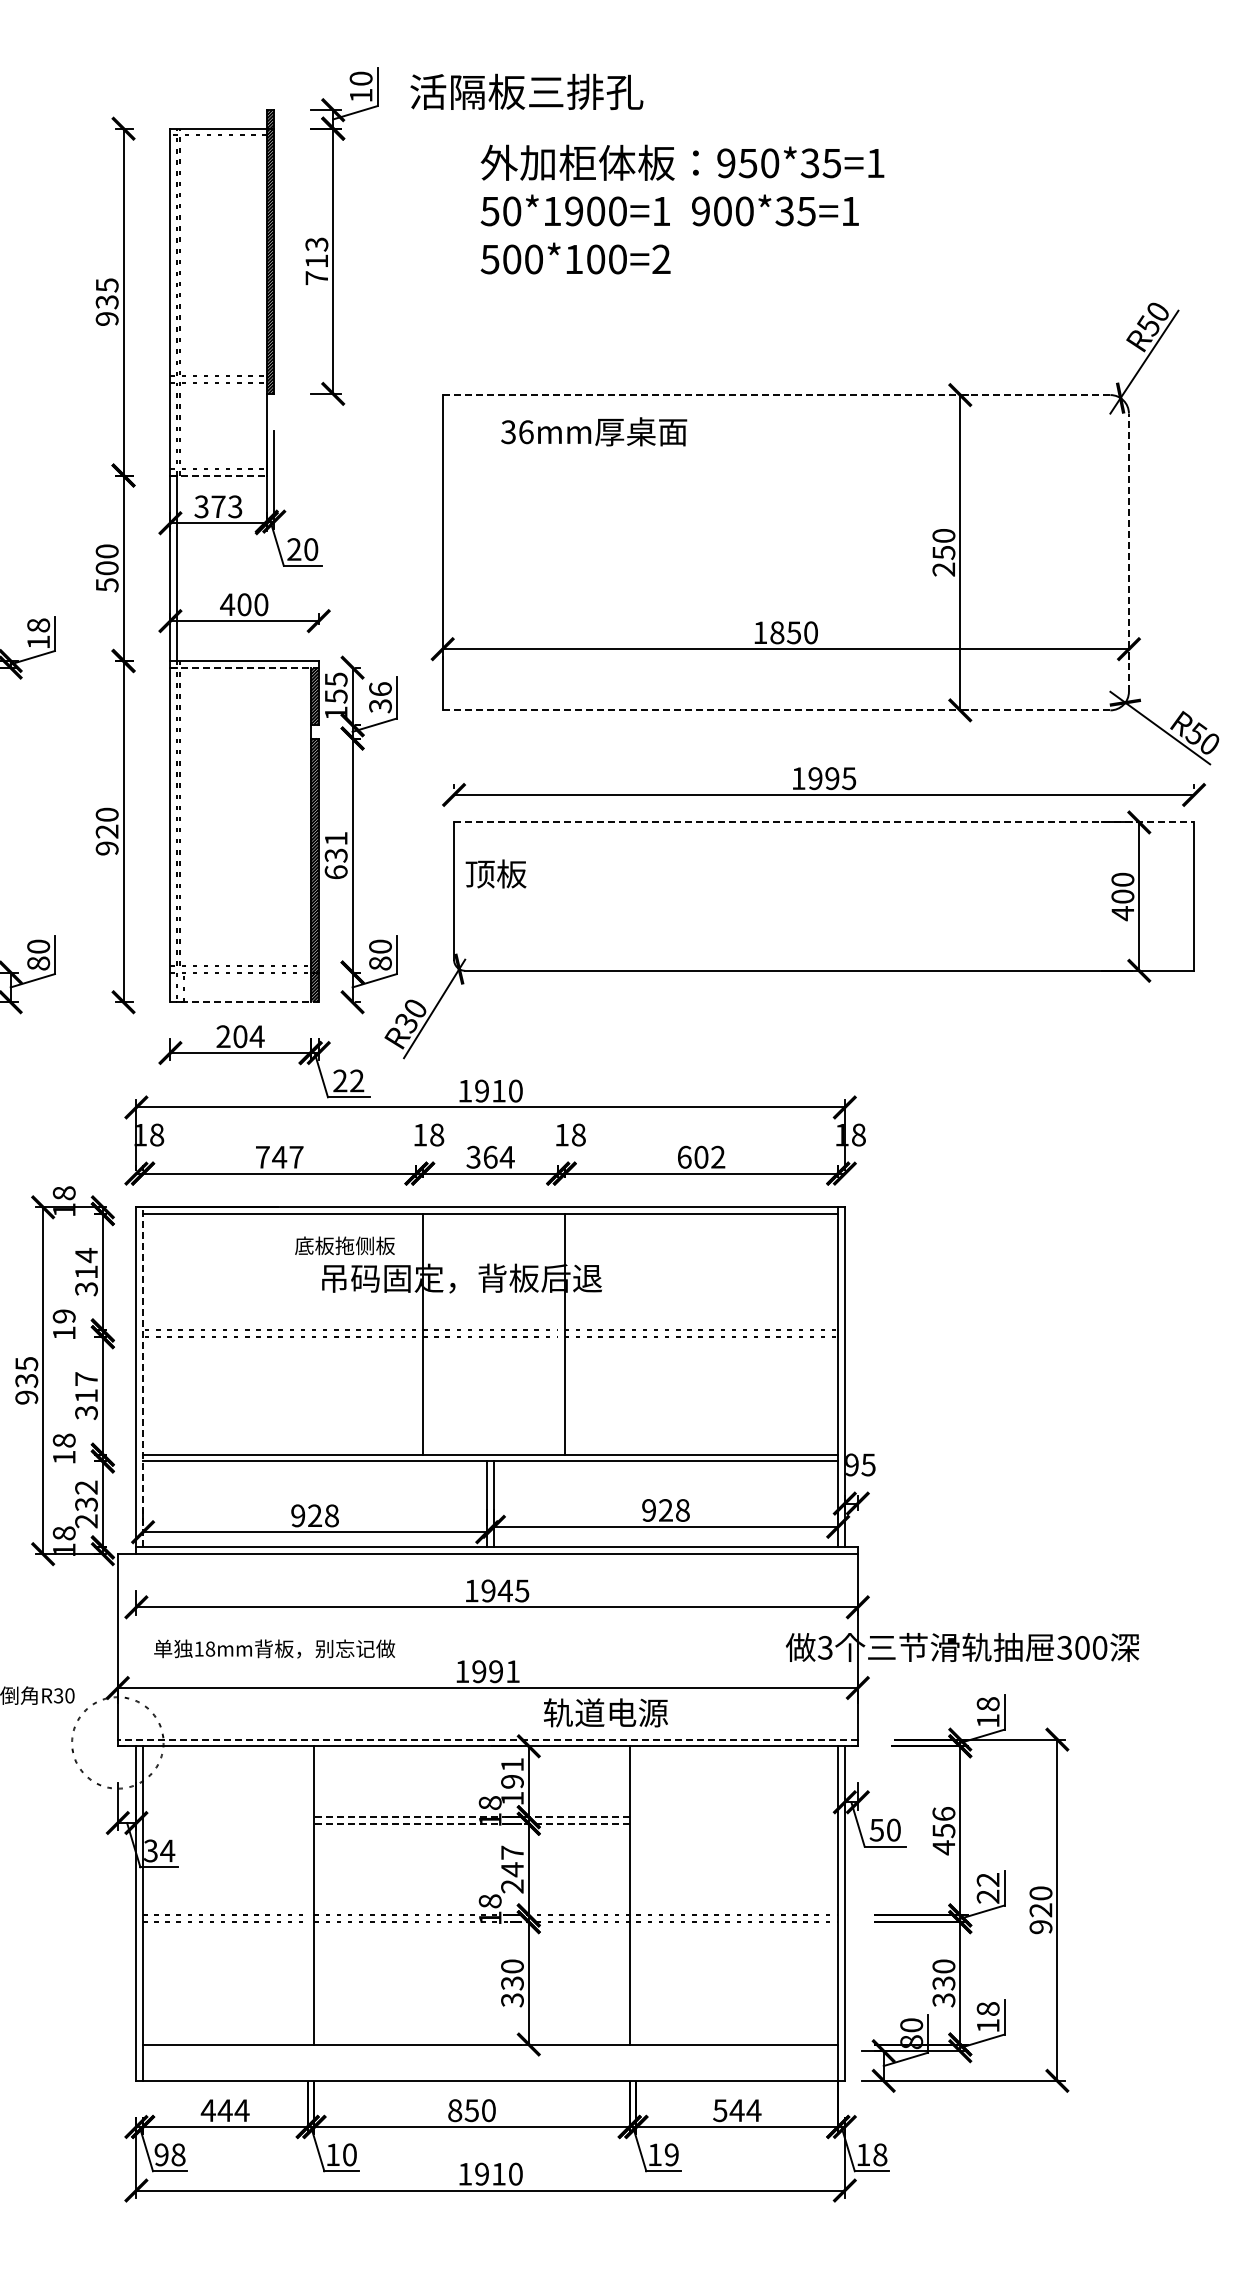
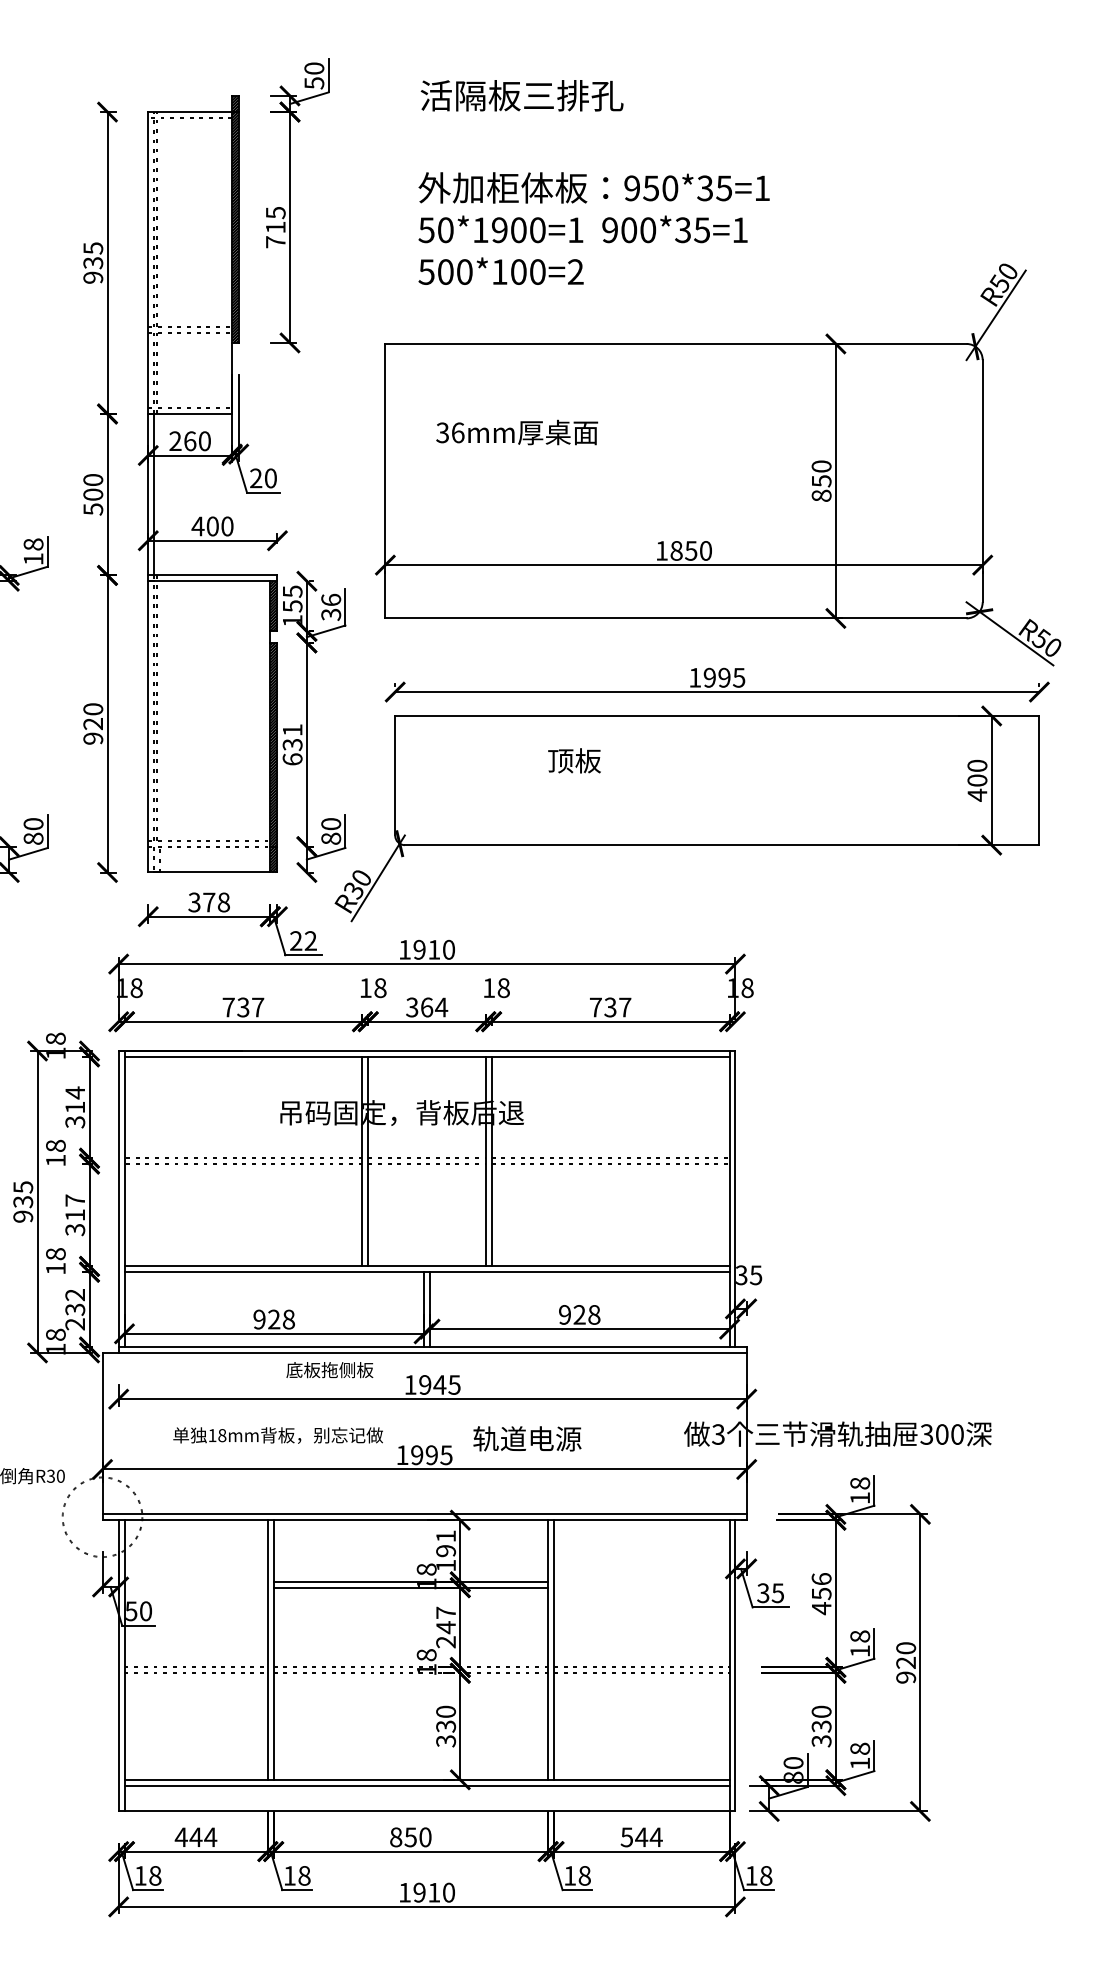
text: (526, 91) -> (521, 95), moved
text: (361, 95) -> (314, 83), 10 -> 50
text: (682, 209) -> (594, 228), moved
text: (316, 243) -> (275, 212), 713 -> 715
line: (776, 395) -> (675, 344), dashed -> solid
text: (594, 431) -> (517, 432), moved
line: (219, 475) -> (191, 413), dashed -> solid
text: (218, 506) -> (190, 440), 373 -> 260
line: (1128, 552) -> (982, 480), dashed -> solid
text: (943, 569) -> (821, 495), 250 -> 850
line: (245, 667) -> (213, 581), dashed -> solid
line: (776, 710) -> (675, 618), dashed -> solid
line: (824, 822) -> (717, 716), dashed -> solid
text: (495, 873) -> (574, 760), moved
line: (245, 1002) -> (213, 872), dashed -> solid
text: (240, 1036) -> (209, 902), 204 -> 378
text: (279, 1156) -> (243, 1006), 747 -> 737
text: (701, 1156) -> (610, 1006), 602 -> 737
text: (344, 1245) -> (329, 1369), moved
text: (63, 1316) -> (55, 1146), 19 -> 18
line: (416, 1334) -> (362, 1161), added
line: (558, 1334) -> (486, 1161), added
line: (143, 1376) -> (124, 1198), dashed -> solid
text: (852, 1464) -> (742, 1274), 95 -> 35
text: (274, 1648) -> (278, 1435), moved
text: (512, 1671) -> (446, 1455), 1991 -> 1995
text: (605, 1712) -> (527, 1438), moved
line: (487, 1739) -> (424, 1514), dashed -> solid
line: (472, 1817) -> (411, 1582), dashed -> solid
line: (472, 1823) -> (411, 1587), dashed -> solid
text: (885, 1829) -> (770, 1592), 50 -> 35
text: (159, 1850) -> (138, 1610), 34 -> 50
text: (987, 1887) -> (859, 1643), 22 -> 18
line: (307, 1895) -> (267, 1650), added
line: (636, 1895) -> (554, 1650), added
line: (490, 2051) -> (426, 1785), added
text: (161, 2154) -> (140, 1875), 98 -> 18
text: (671, 2154) -> (584, 1875), 19 -> 18
text: (349, 2155) -> (304, 1876), 10 -> 18

